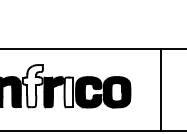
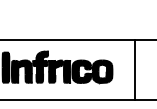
fill: (32, 85) -> (40, 66), added
fill: (68, 91) -> (66, 71), added

